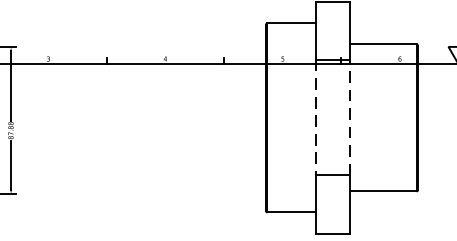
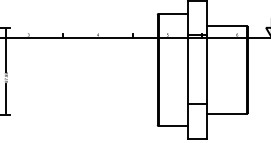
line: (349, 117) -> (207, 69), dashed -> solid
line: (316, 118) -> (187, 70), dashed -> solid

